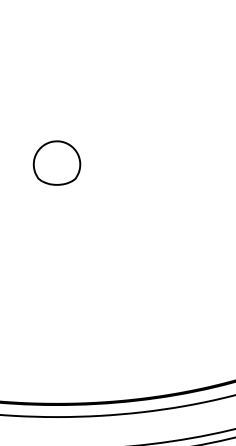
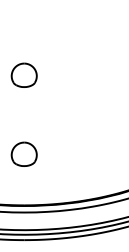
part: (55, 307) -> (23, 153), added

